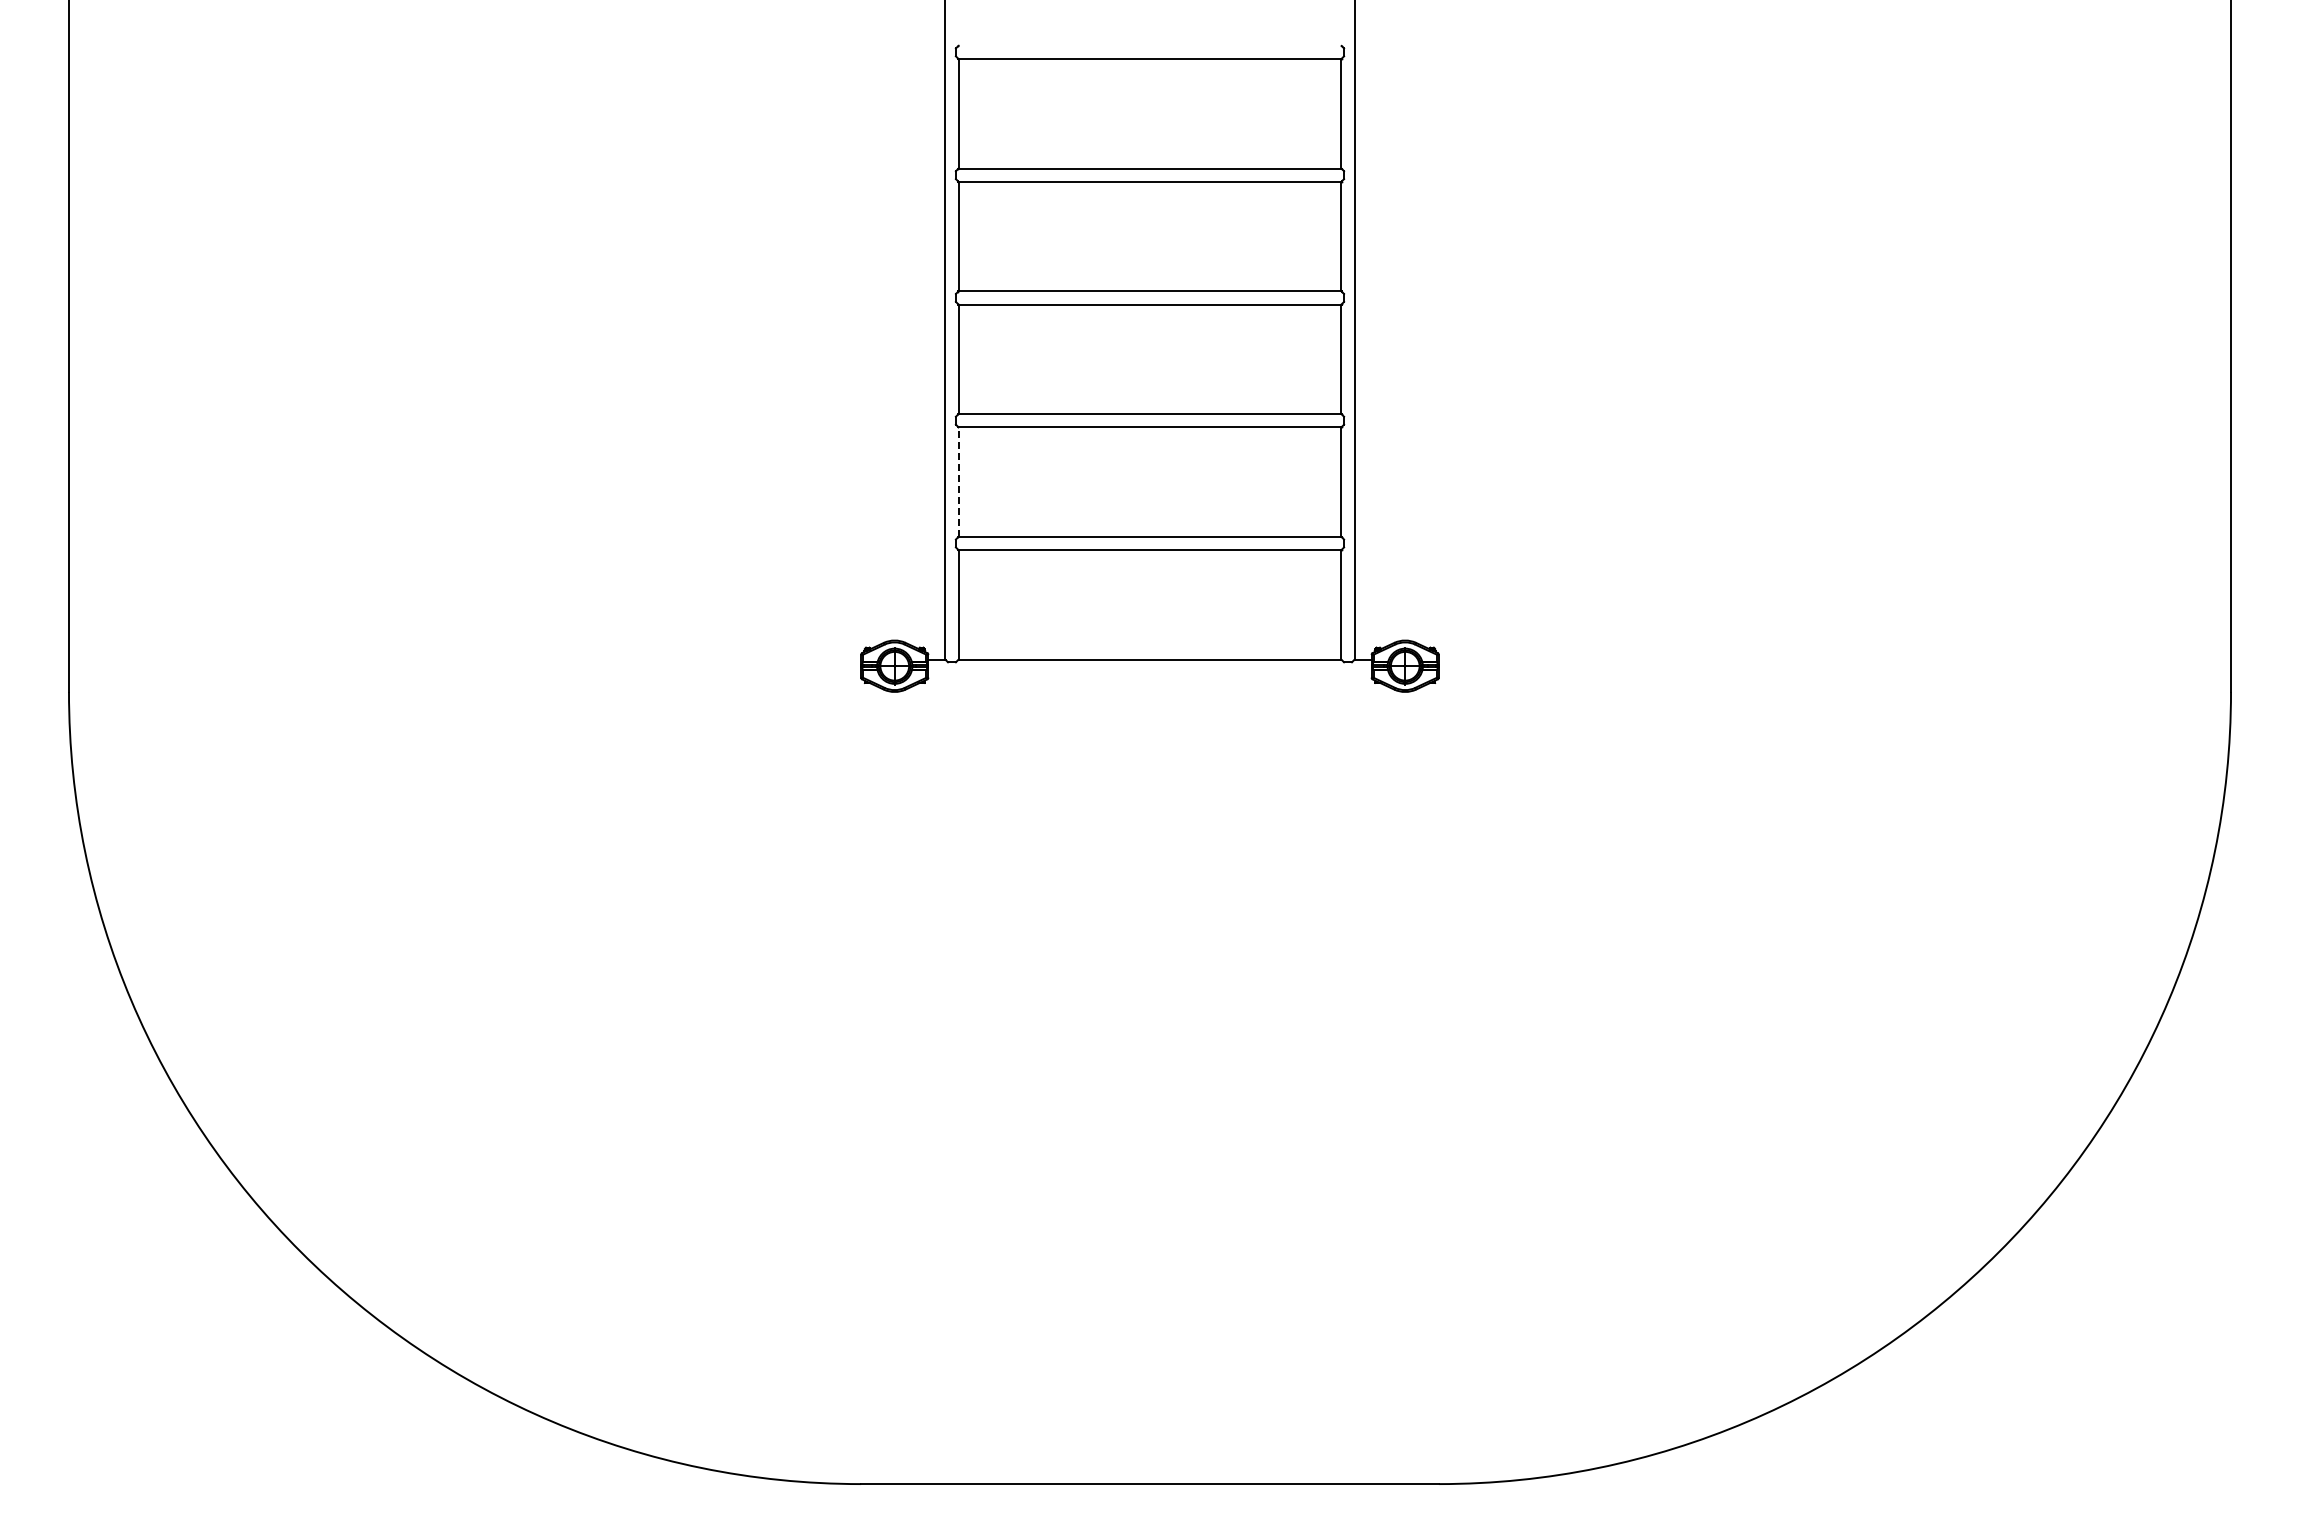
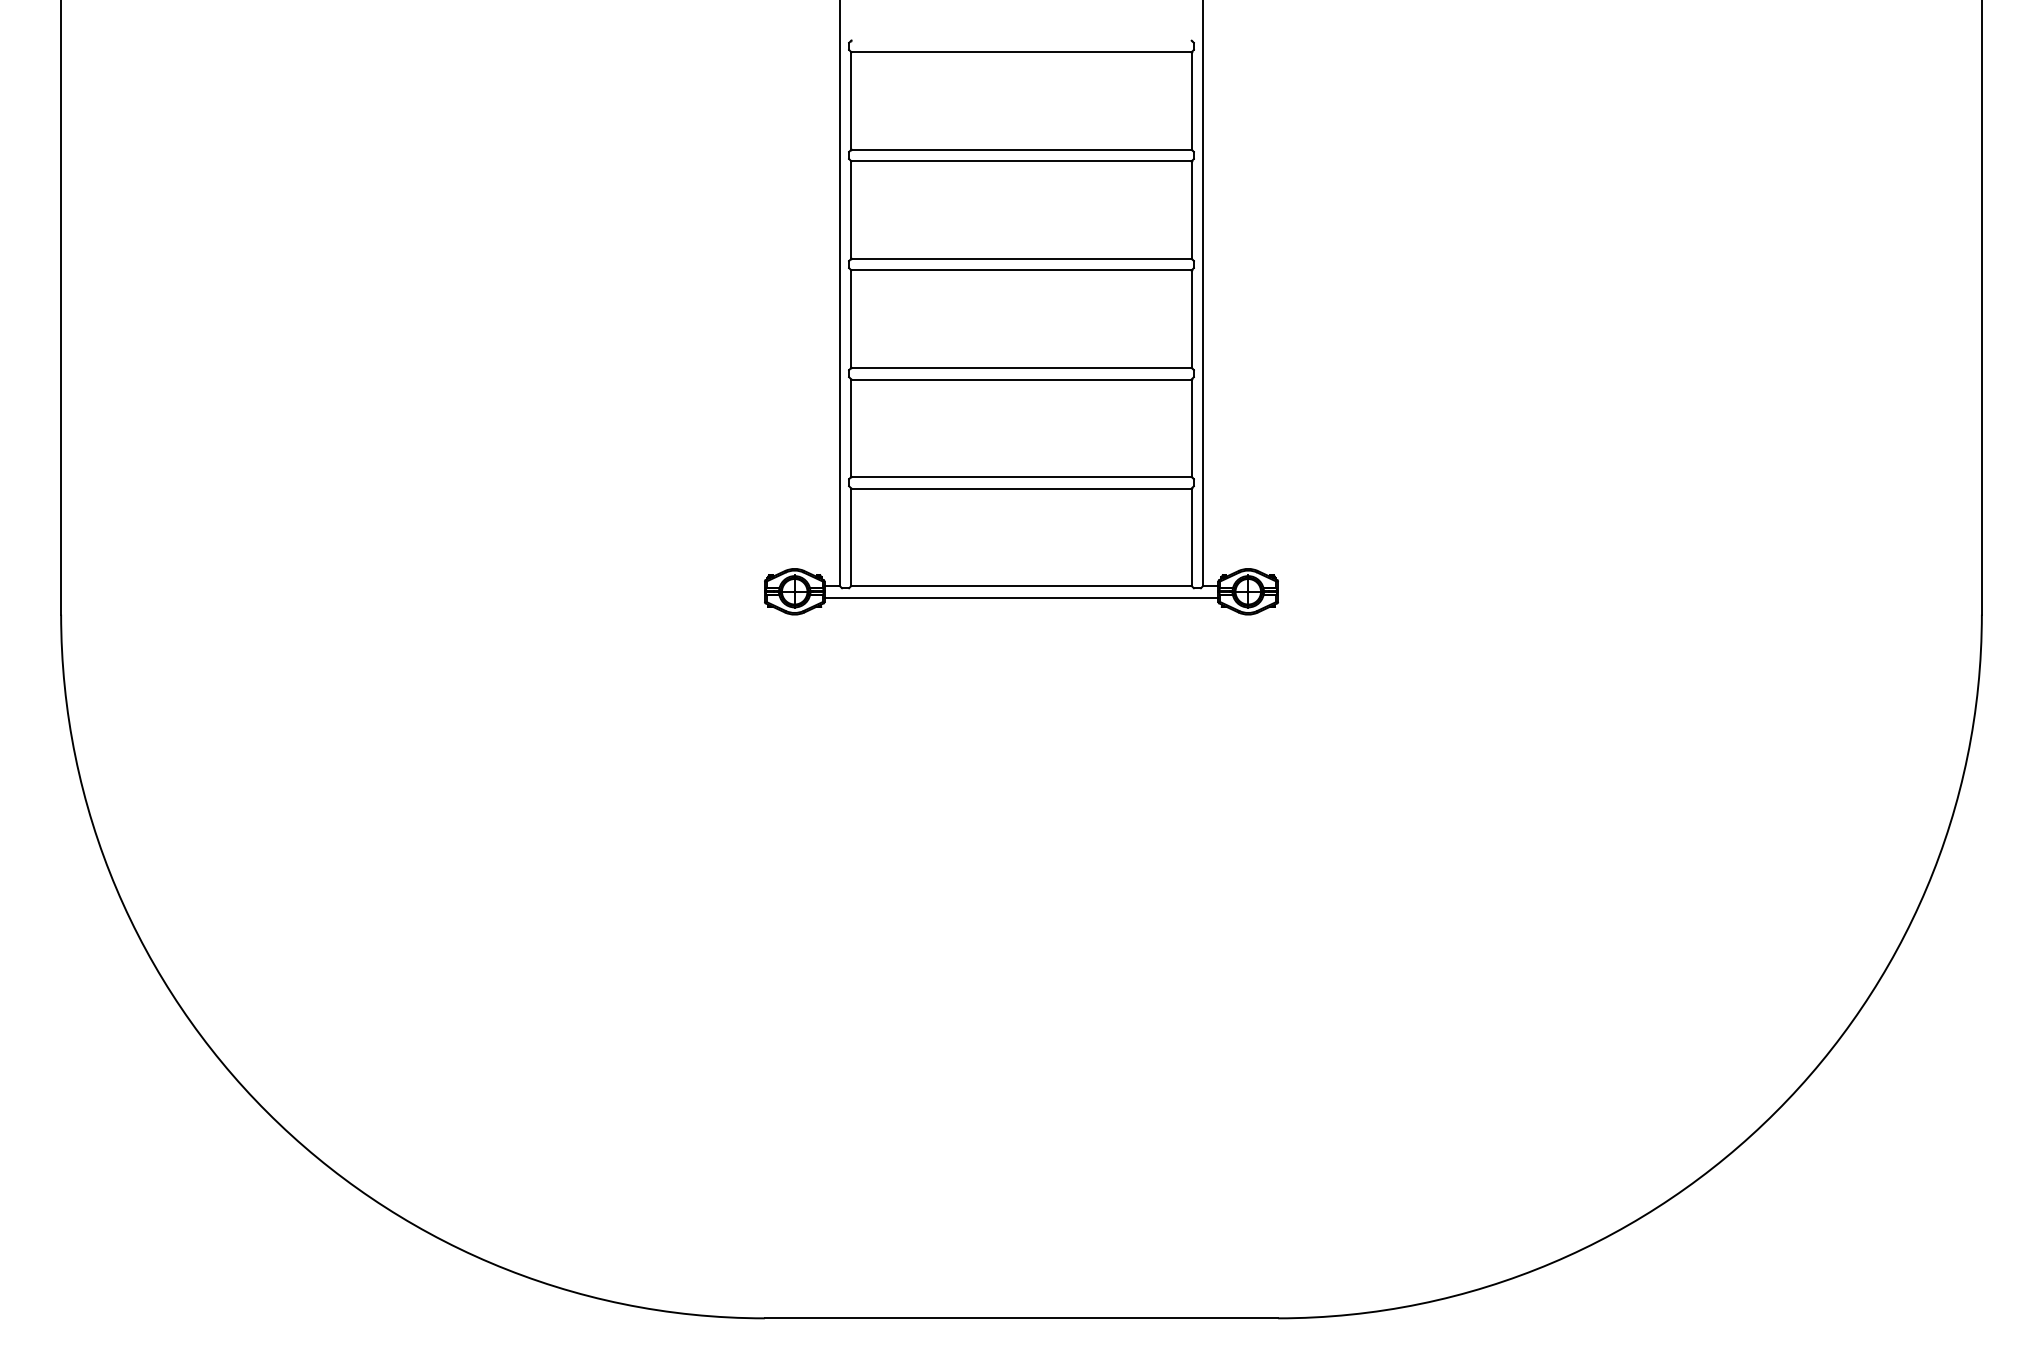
line: (958, 482) -> (851, 428), dashed -> solid
line: (1149, 672) -> (1021, 597), added

